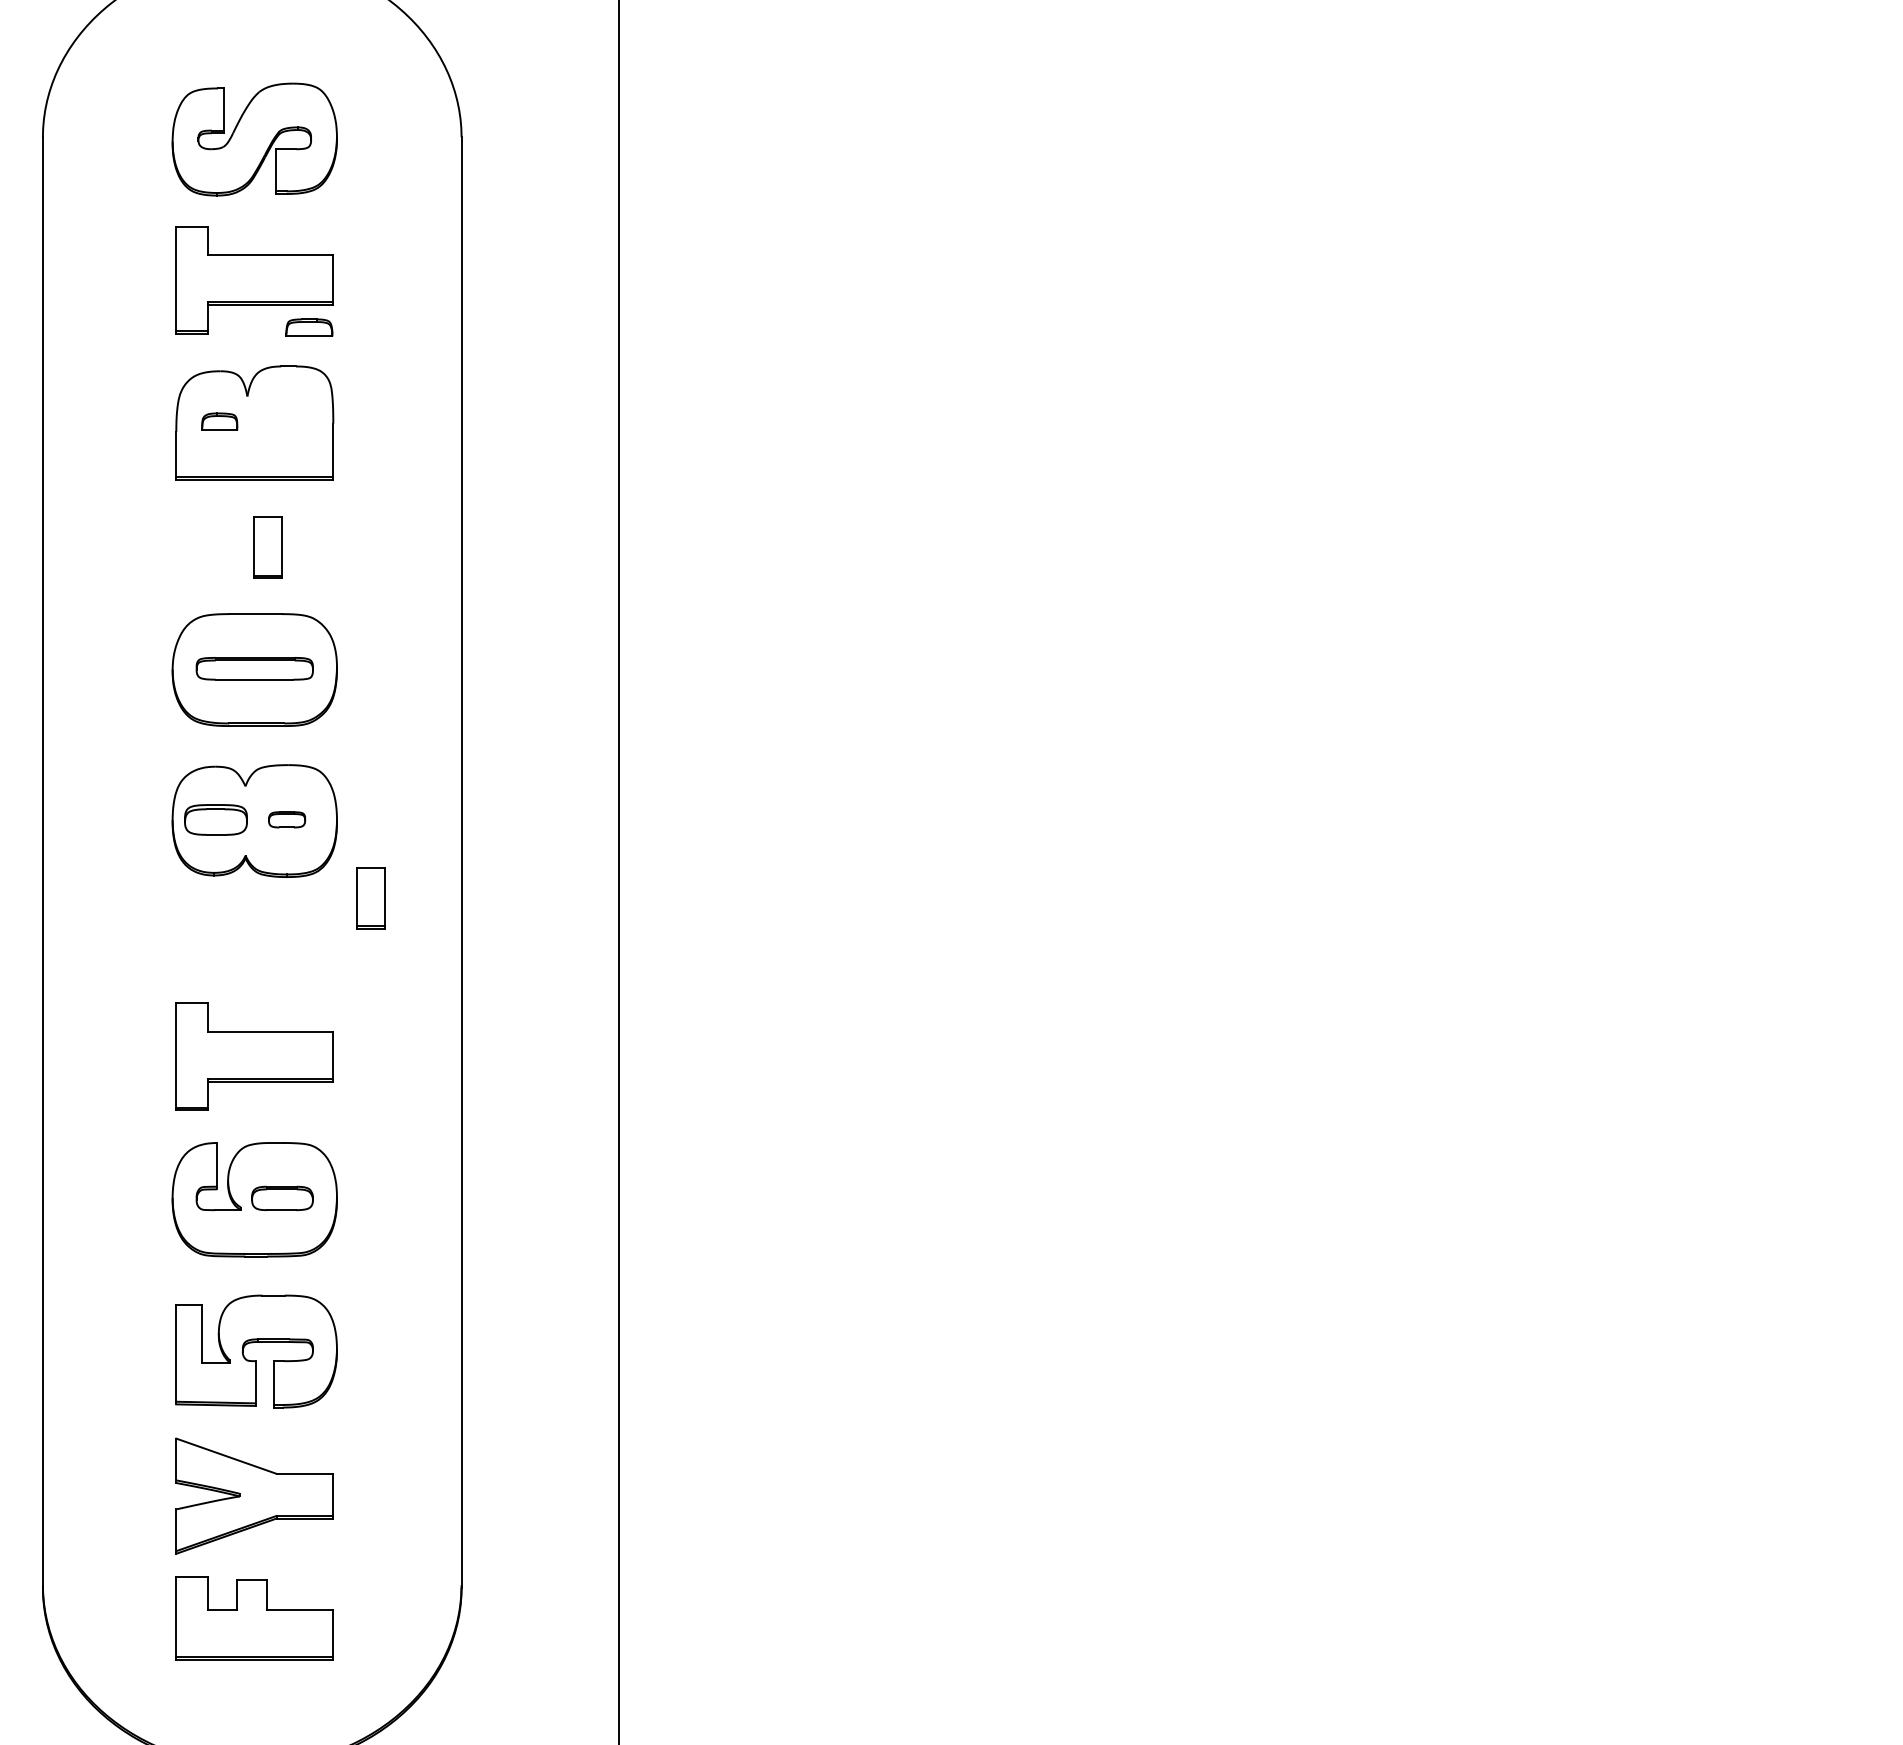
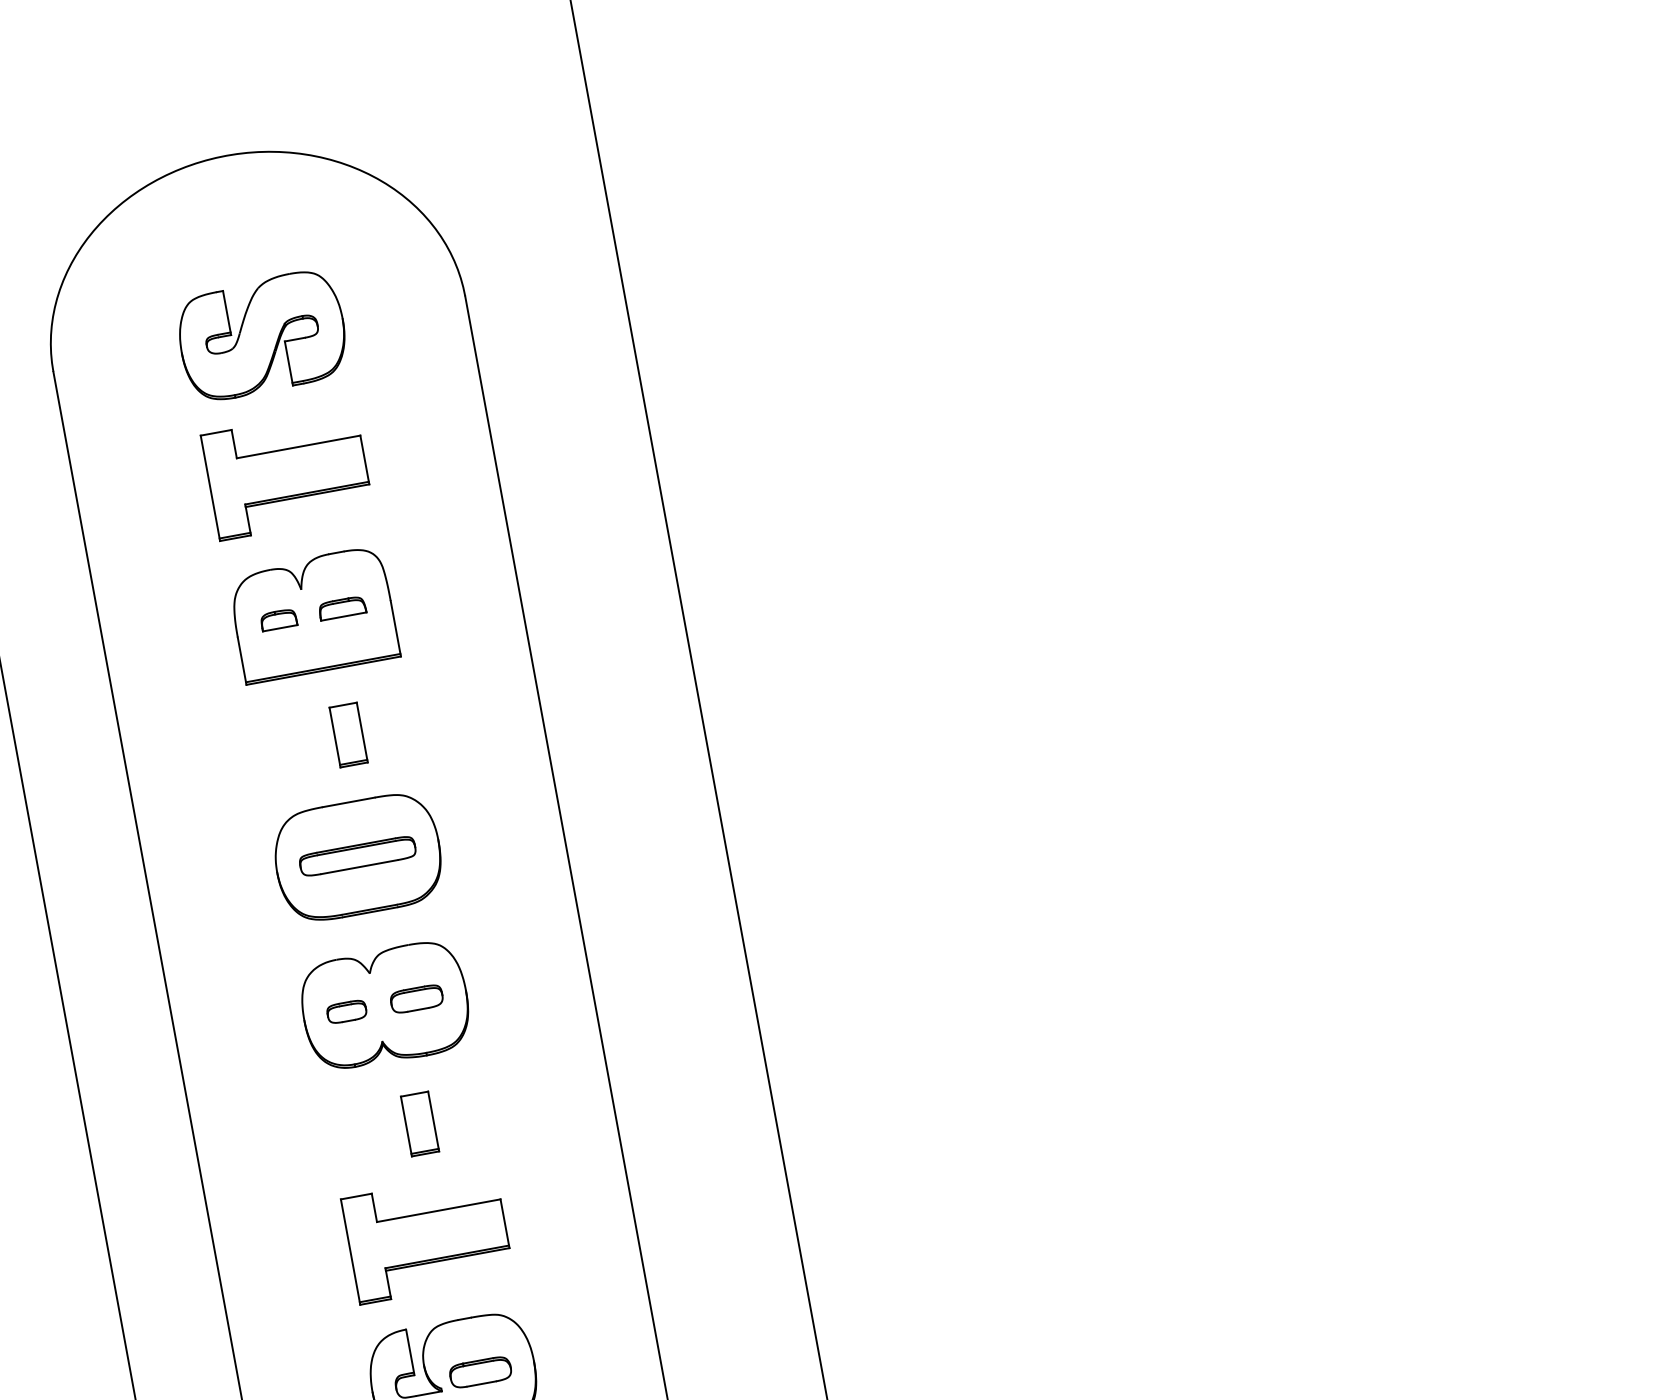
part: (309, 327) -> (342, 607), moved
part: (215, 819) -> (346, 1011), size x0.62
part: (286, 819) -> (416, 998), size x1.43
part: (370, 898) -> (419, 1124), moved

